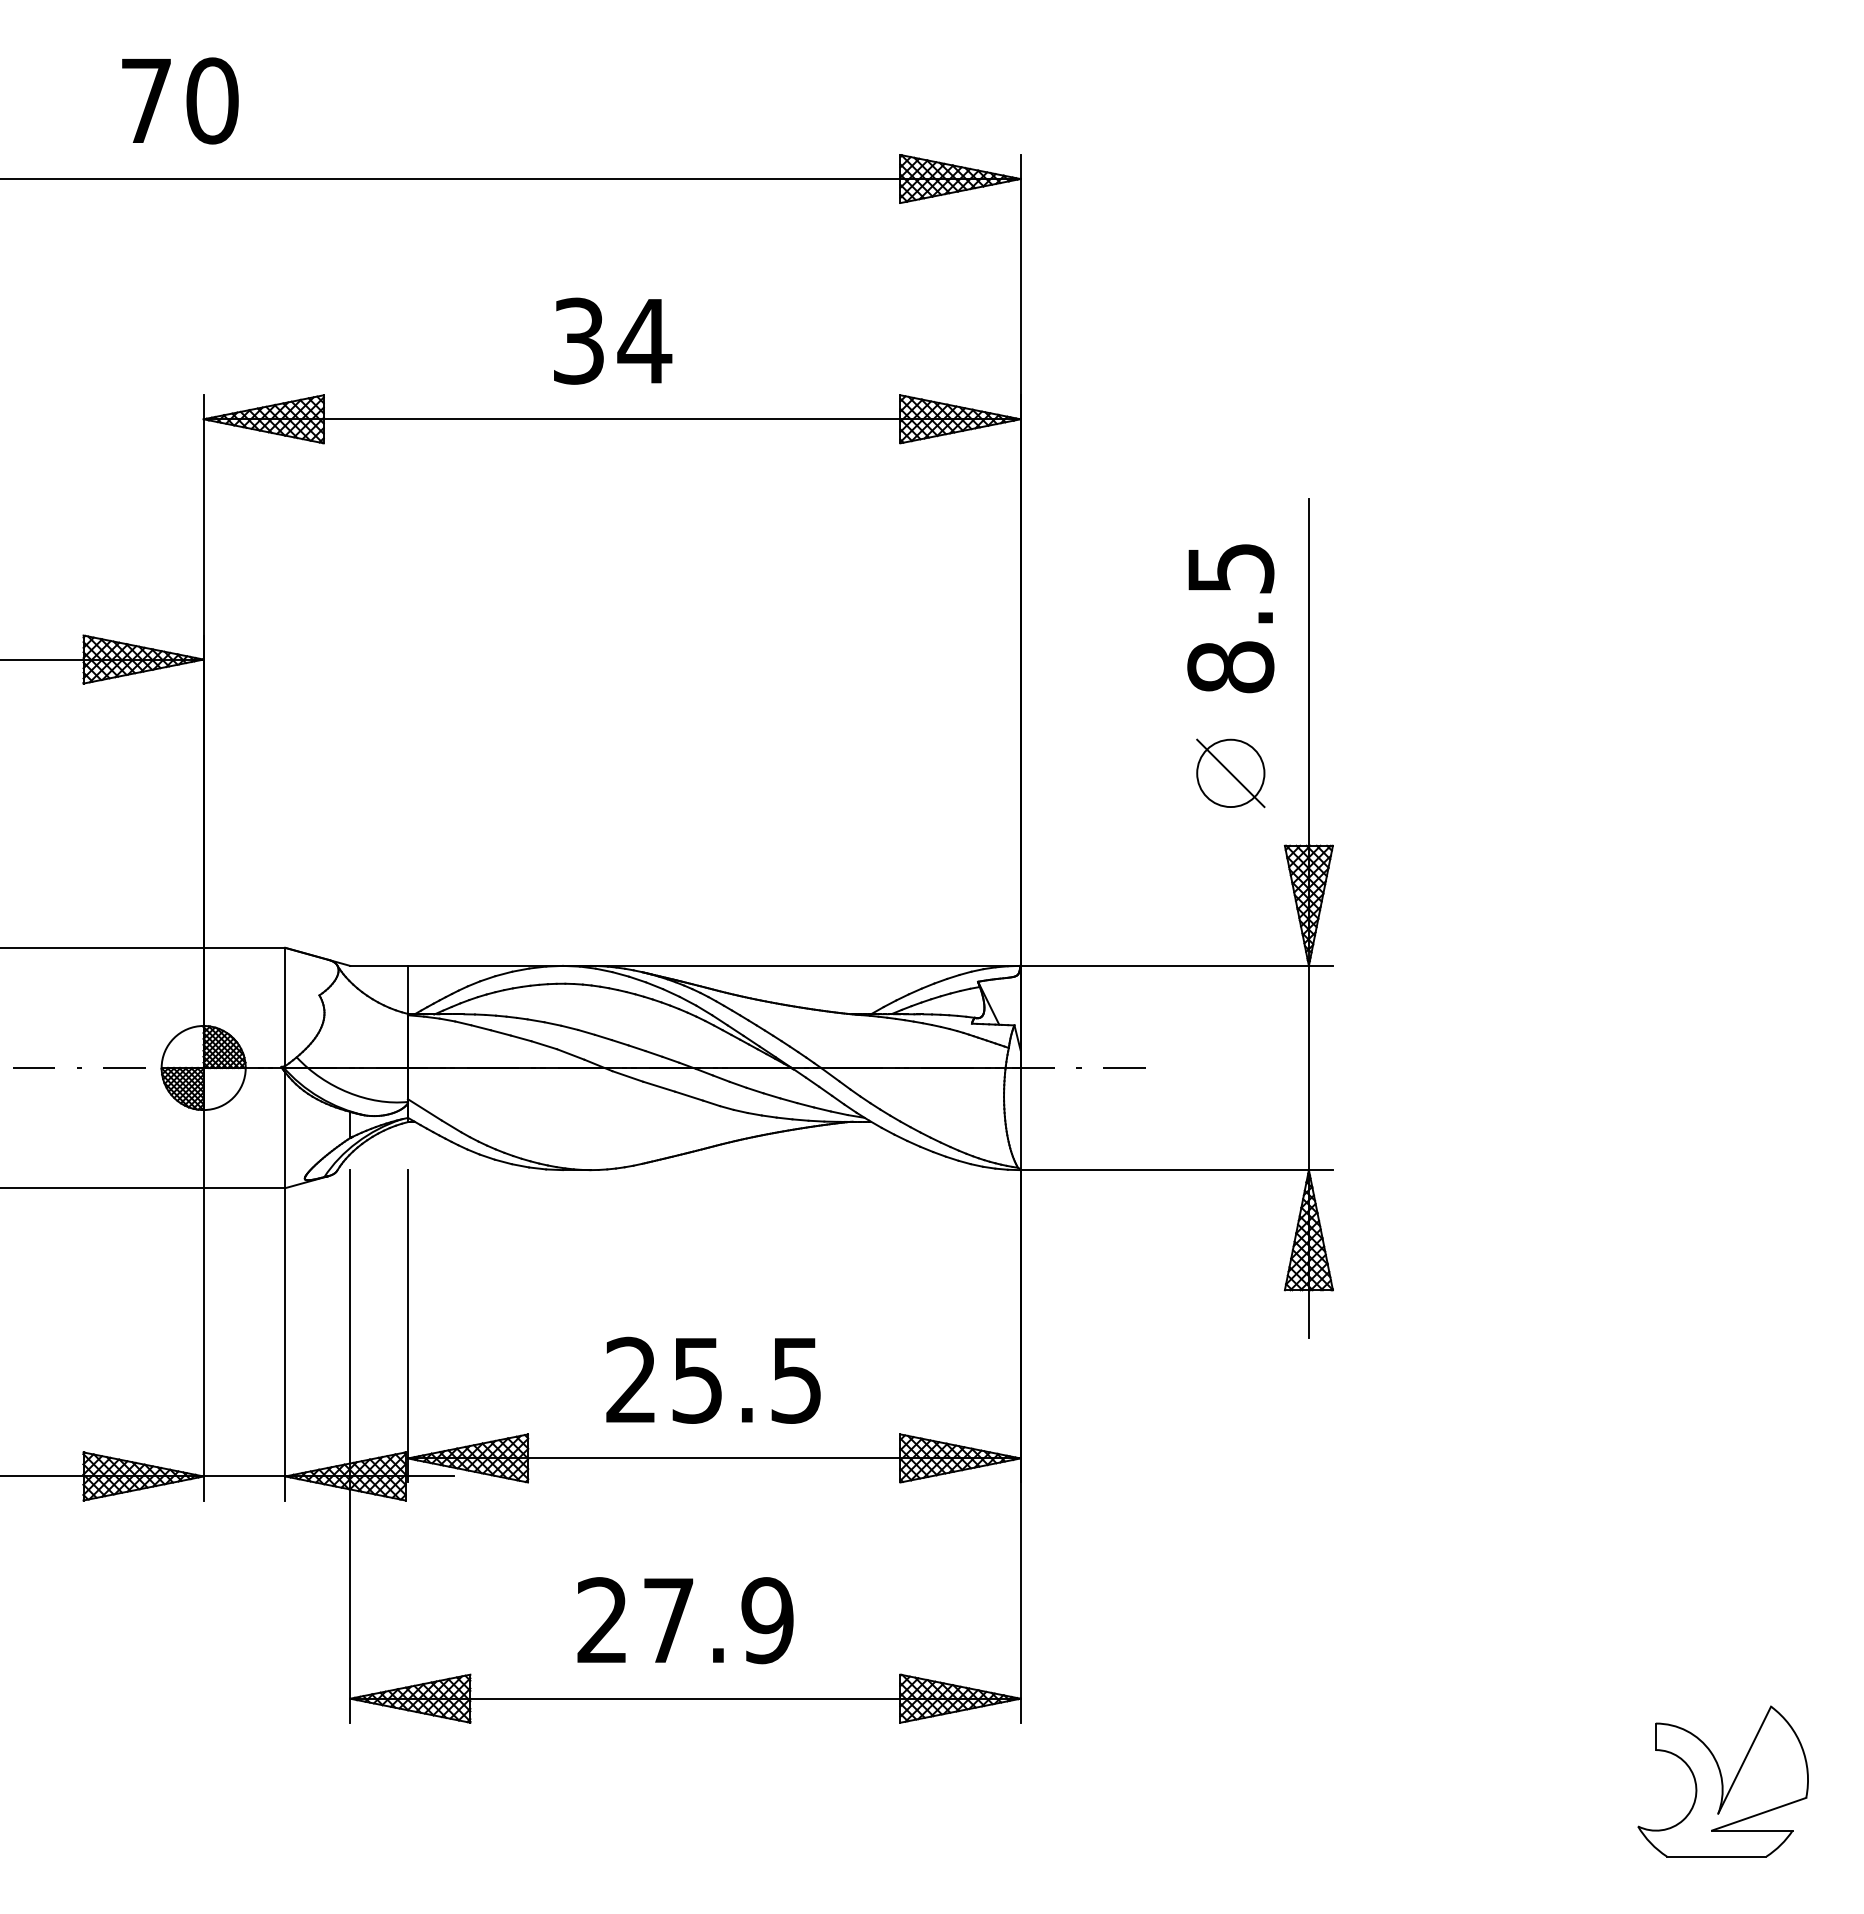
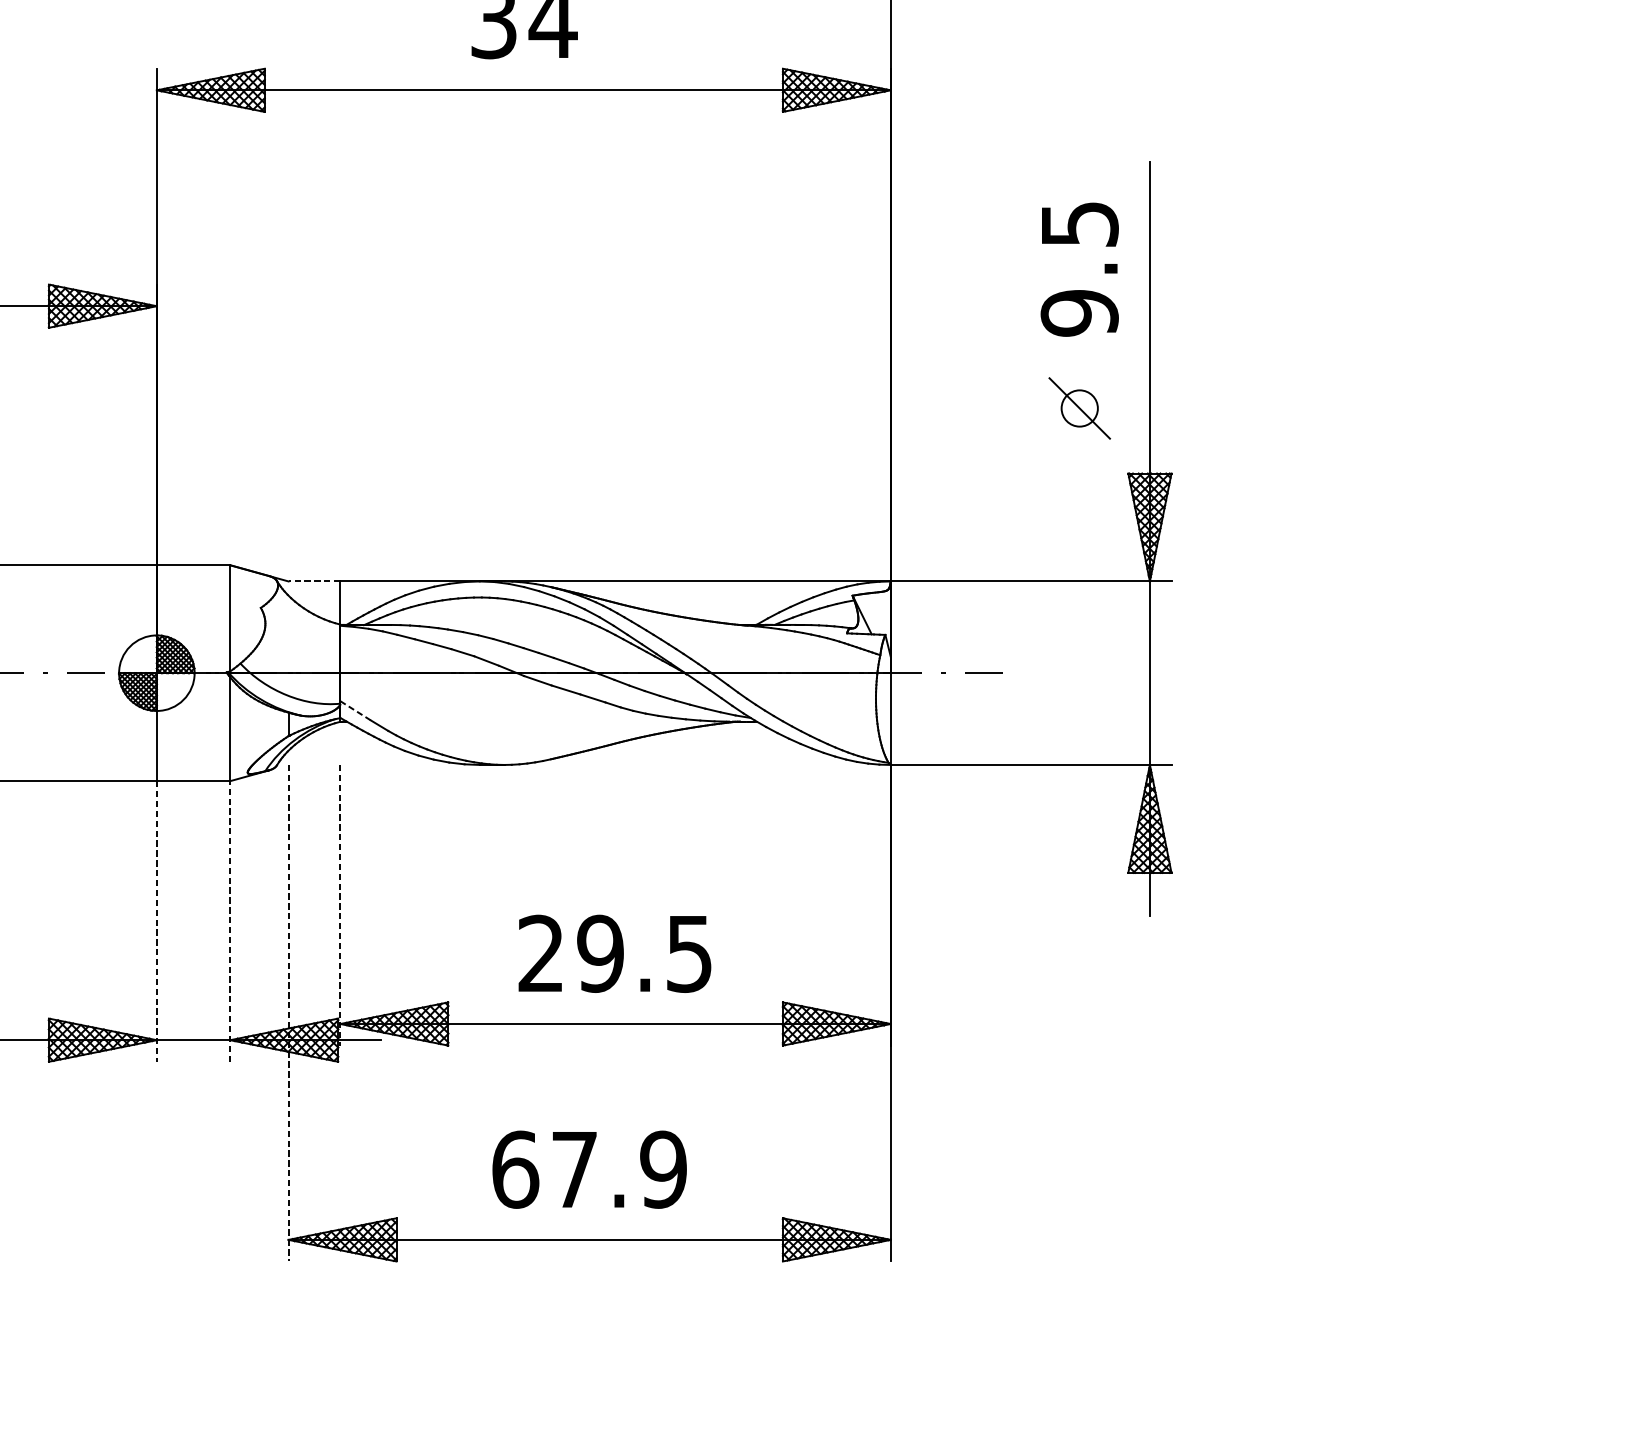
text: (1230, 667) -> (1079, 313), 8.5 -> 9.5
circle: (1230, 773) -> (1079, 408), size x0.6
line: (379, 965) -> (314, 581), solid -> dashed
line: (424, 1109) -> (355, 710), solid -> dashed
line: (407, 1326) -> (339, 905), solid -> dashed
line: (285, 1343) -> (230, 920), solid -> dashed
line: (203, 1344) -> (156, 921), solid -> dashed
text: (697, 1379) -> (600, 953), 25.5 -> 29.5
line: (350, 1446) -> (288, 1013), solid -> dashed
text: (603, 1620) -> (516, 1169), 27.9 -> 67.9
part: (1722, 1781) -> (1521, 1314), removed

